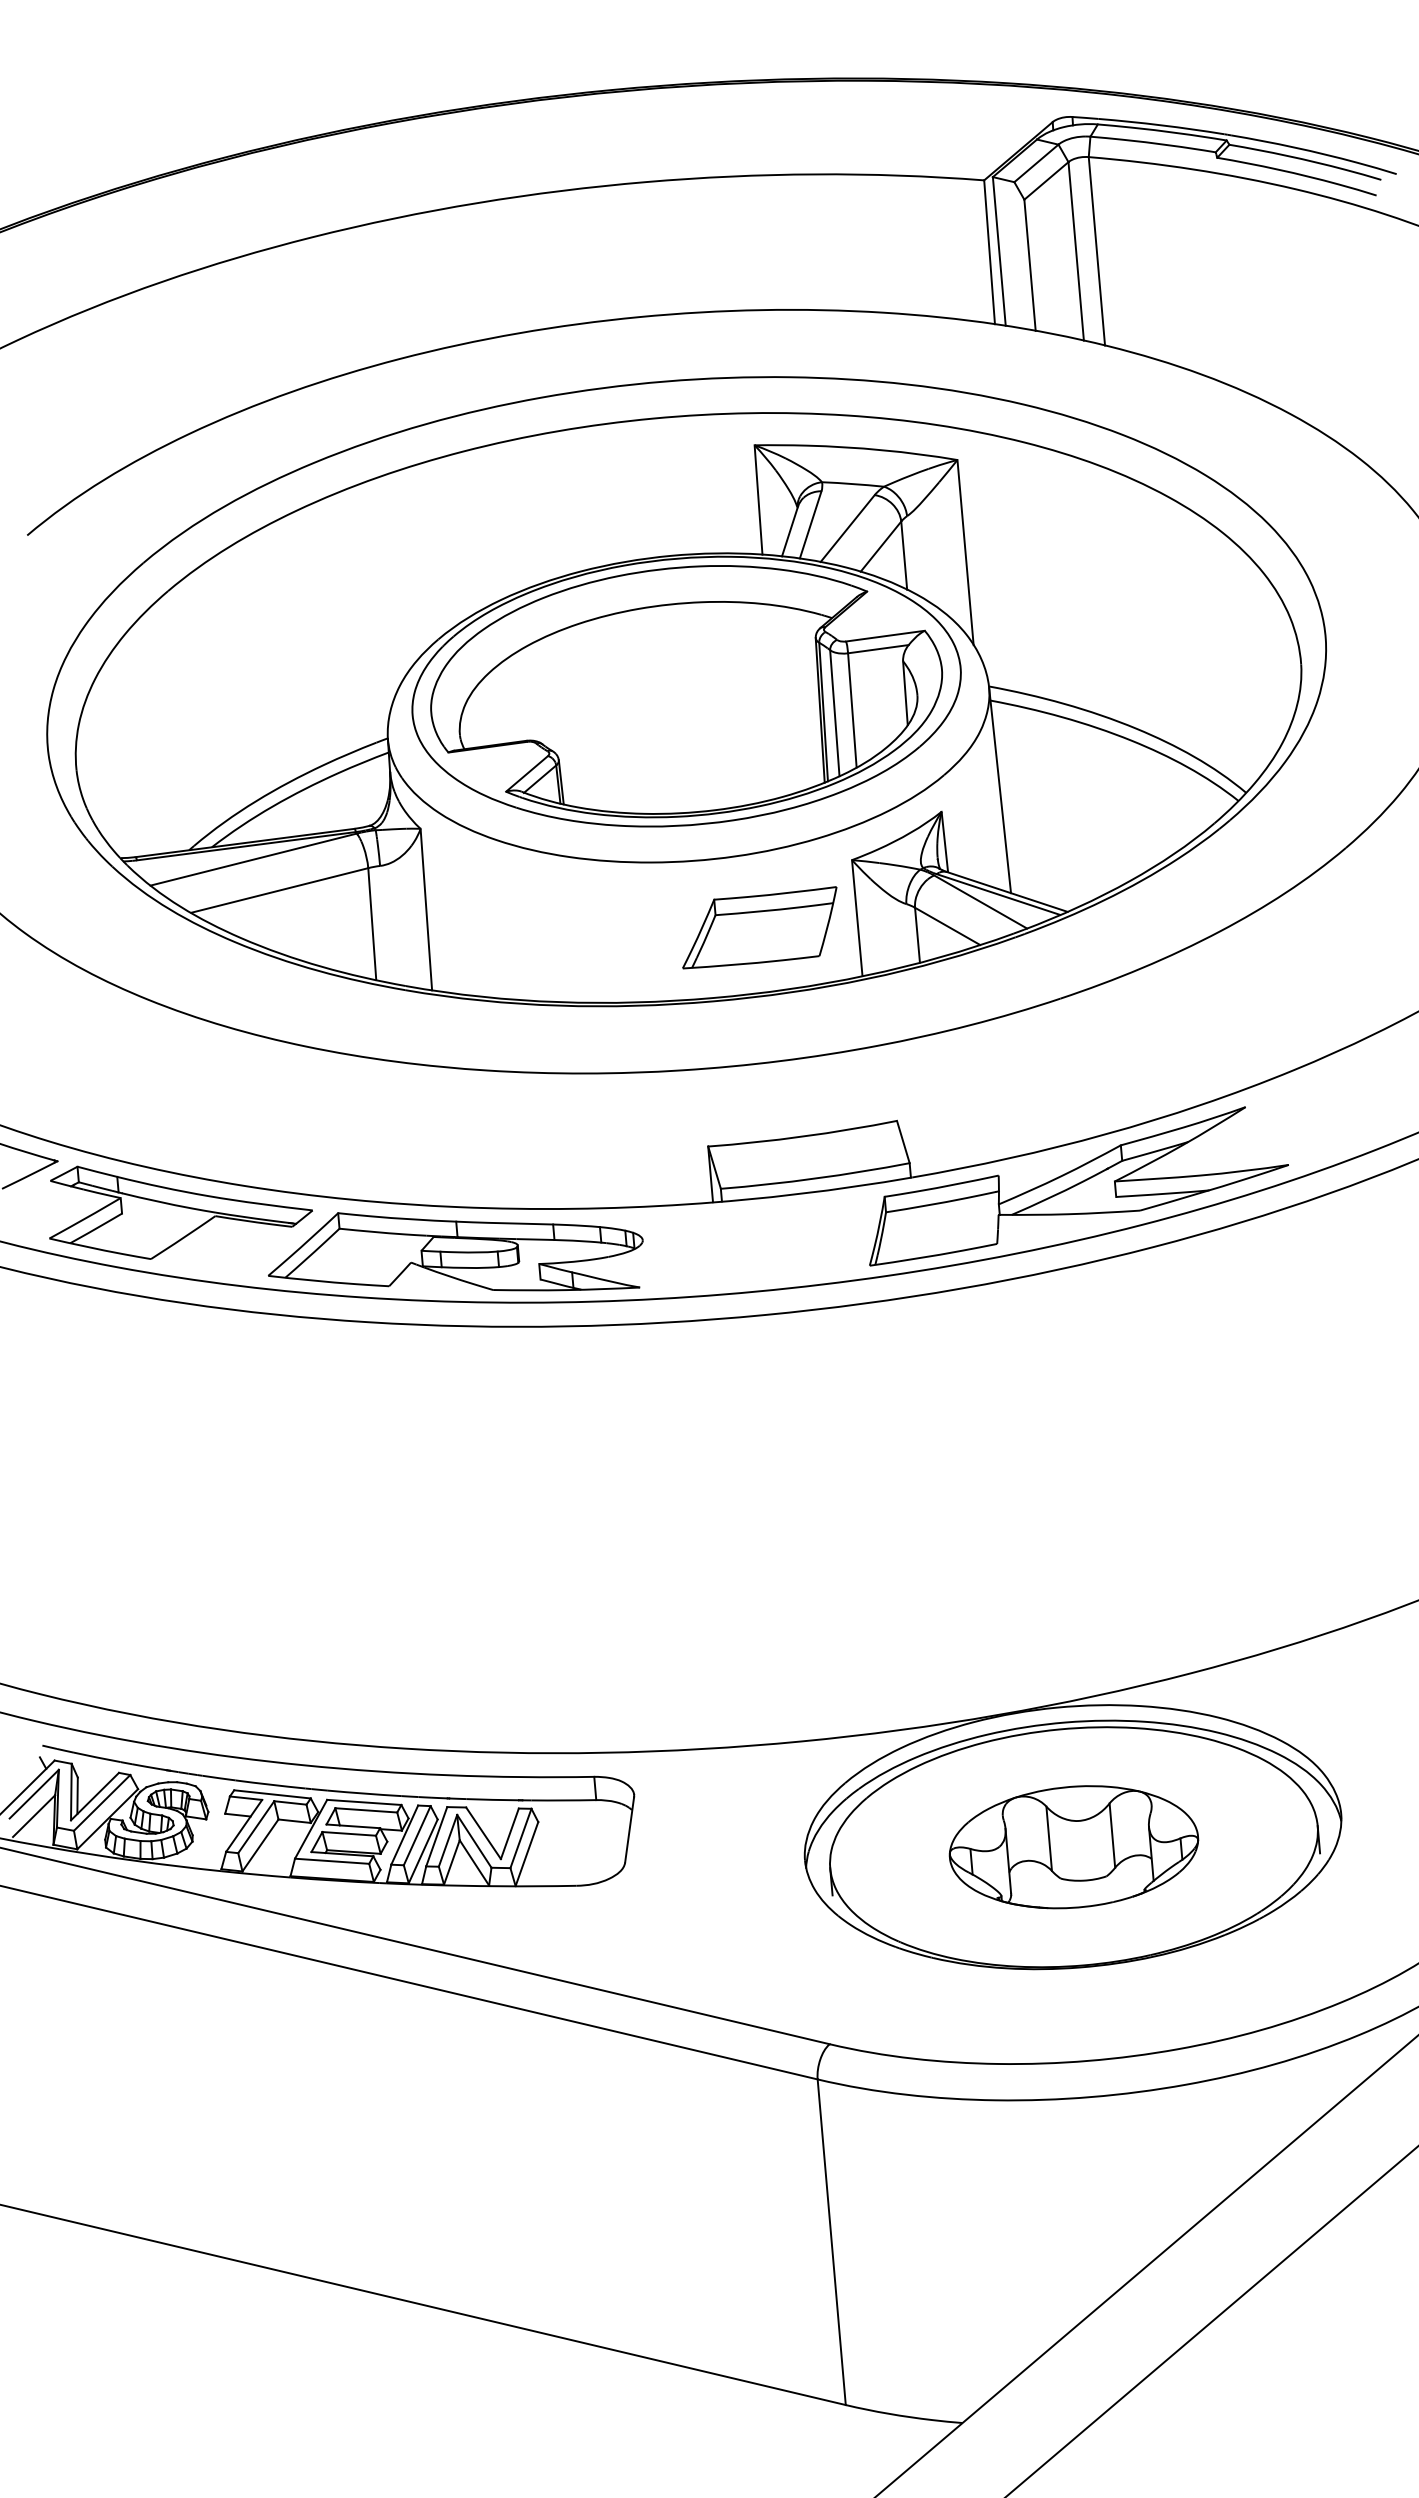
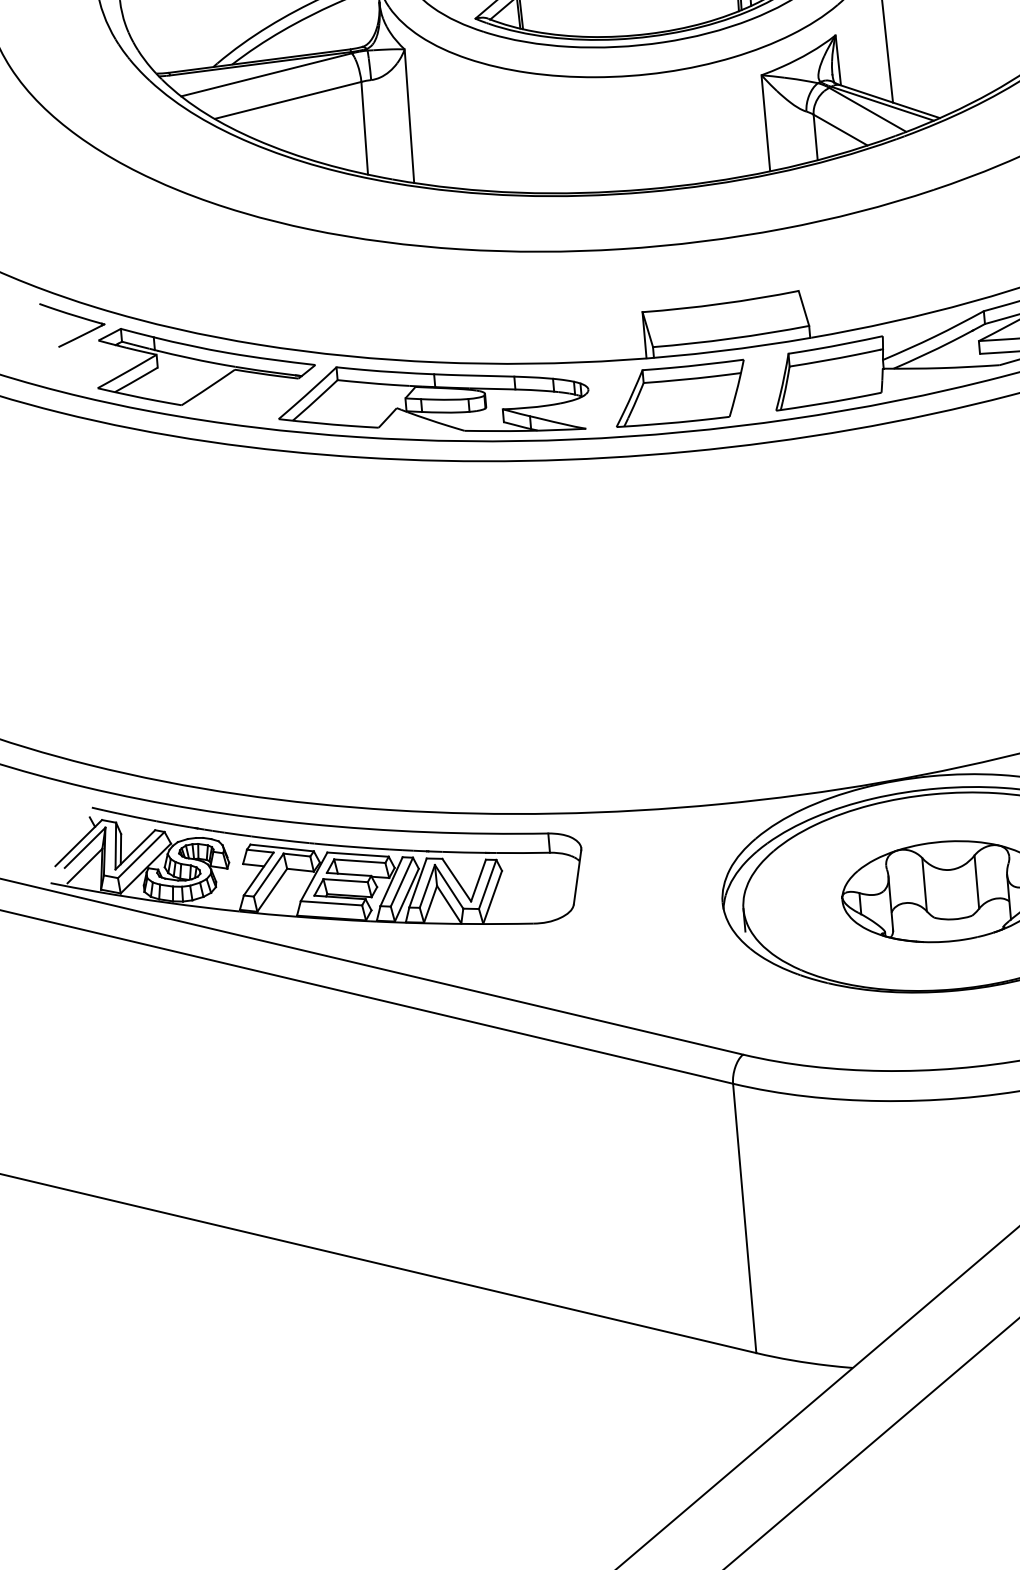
part: (759, 927) -> (680, 393), moved

